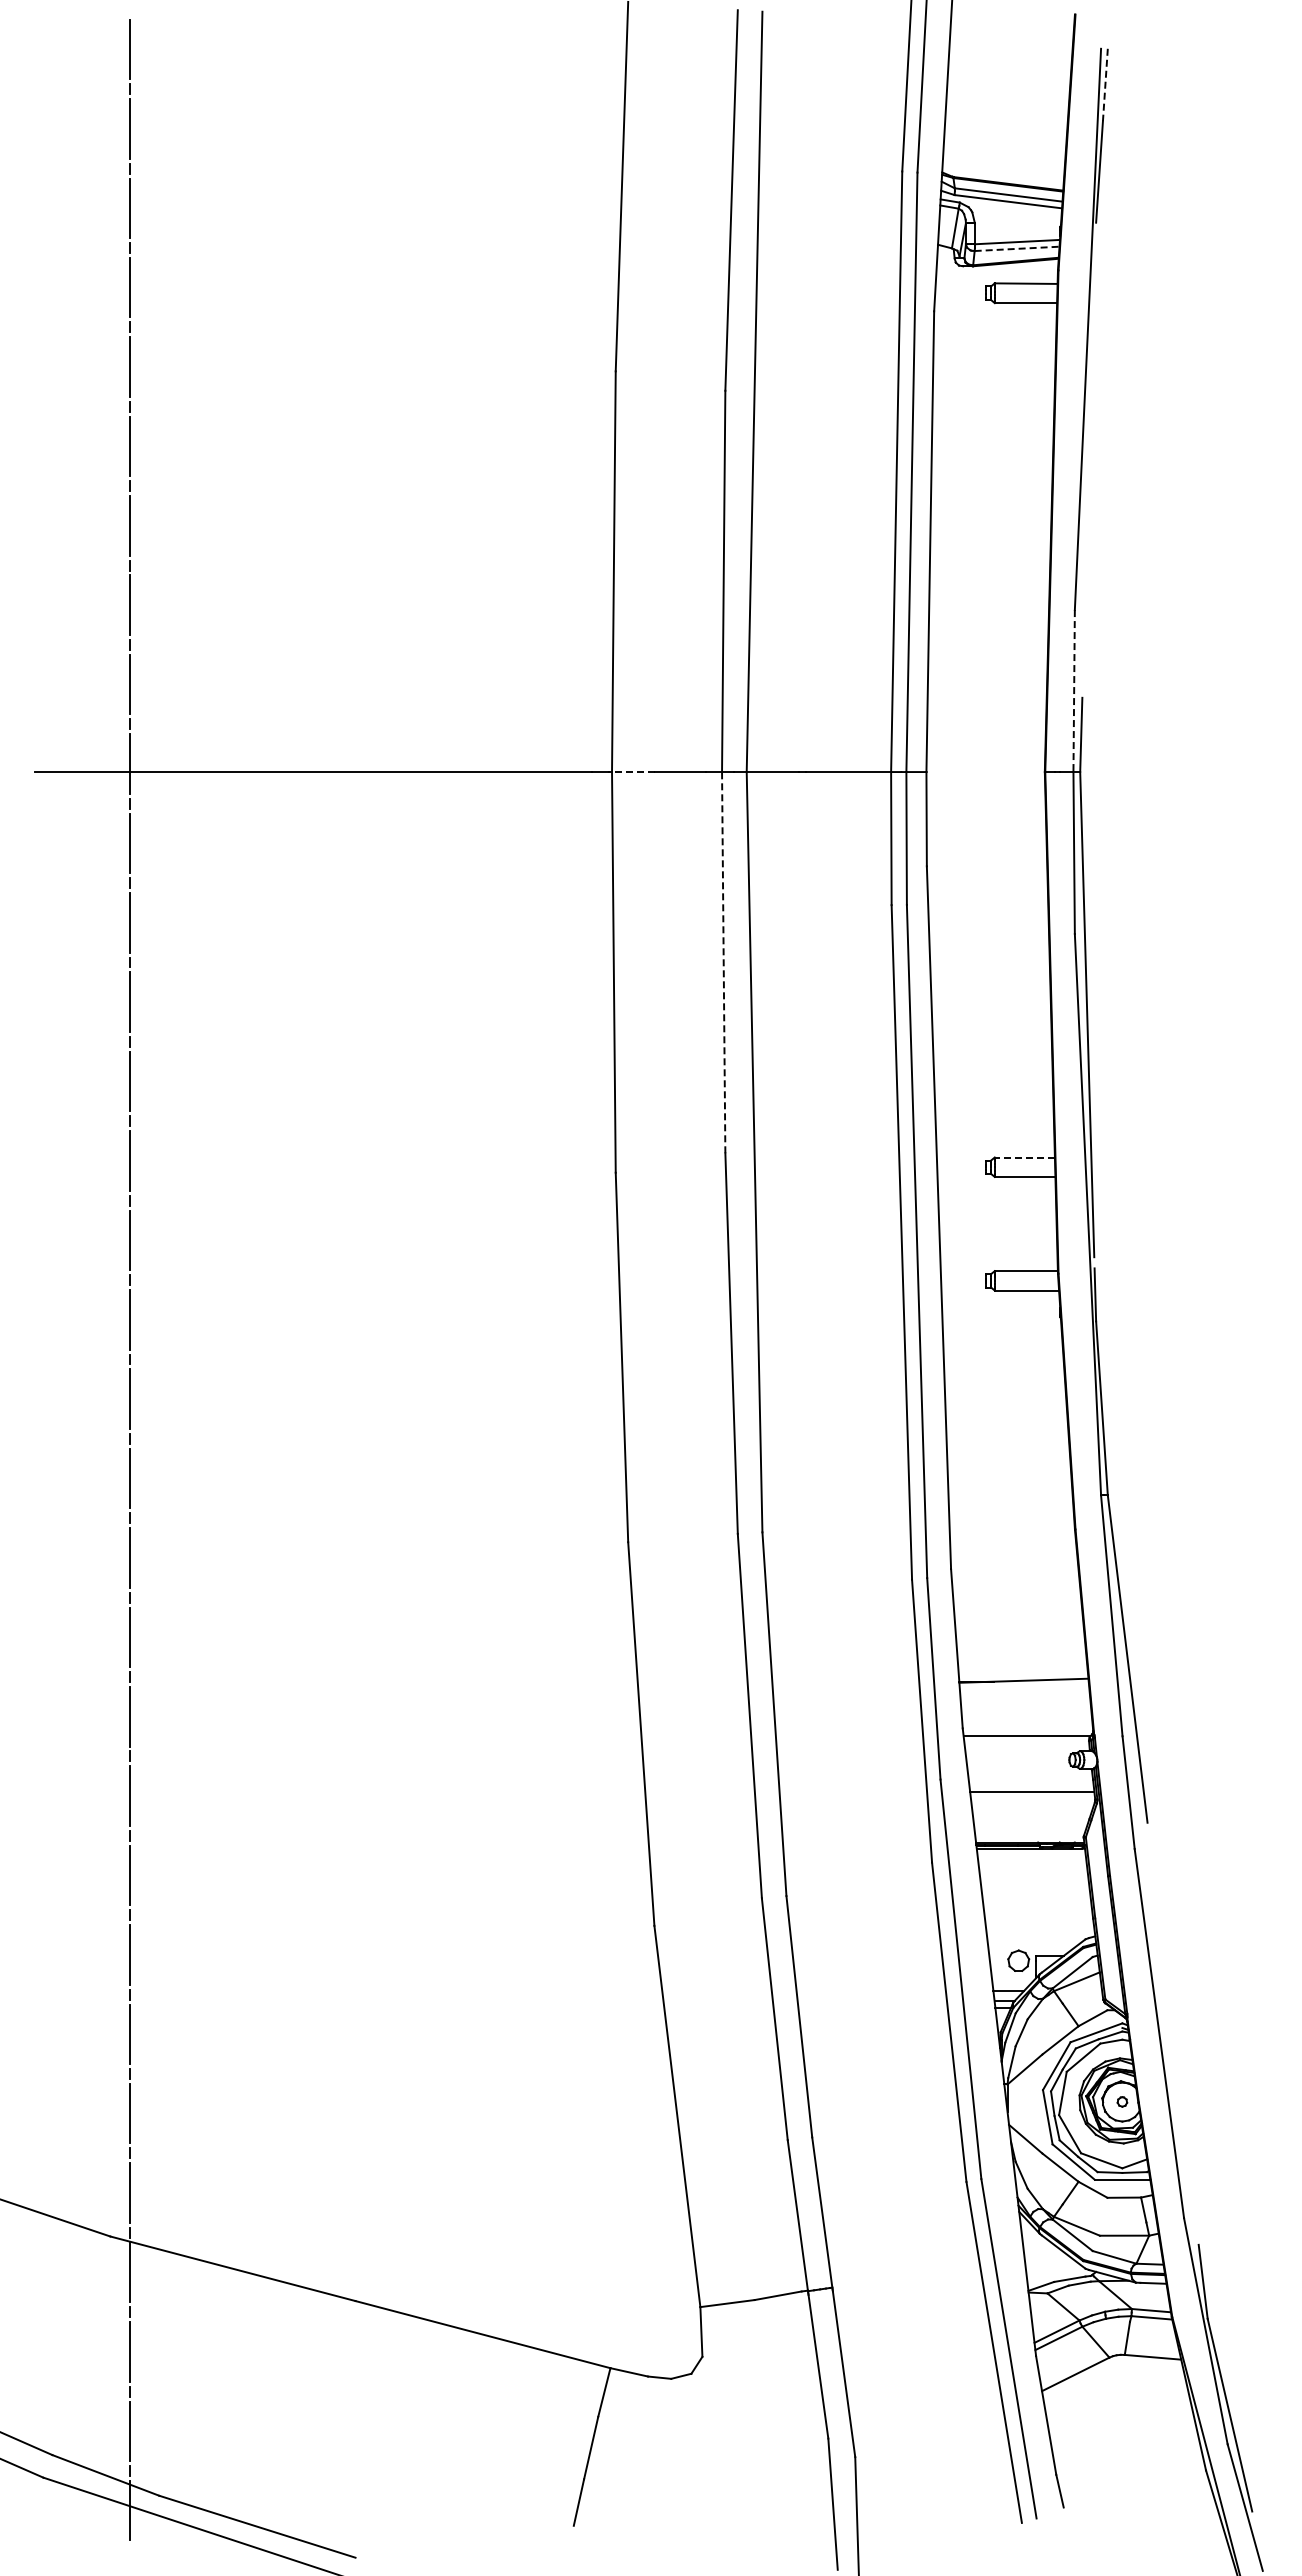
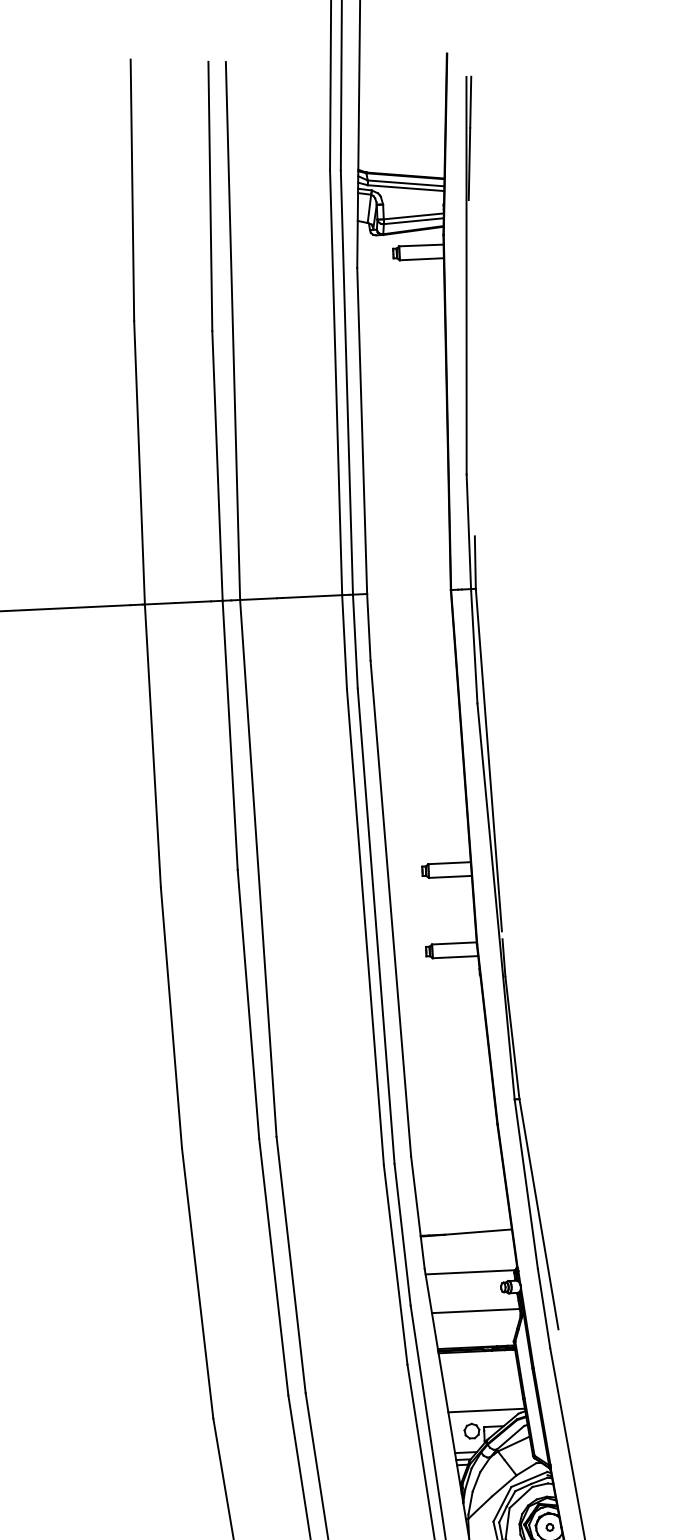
line: (1105, 85) -> (470, 102), dashed -> solid
line: (1017, 248) -> (414, 220), dashed -> solid
line: (1074, 691) -> (469, 532), dashed -> solid
line: (632, 772) -> (159, 604), dashed -> solid
line: (723, 962) -> (230, 735), dashed -> solid
line: (1024, 1157) -> (449, 863), dashed -> solid
line: (1040, 1932) -> (486, 1410), added

